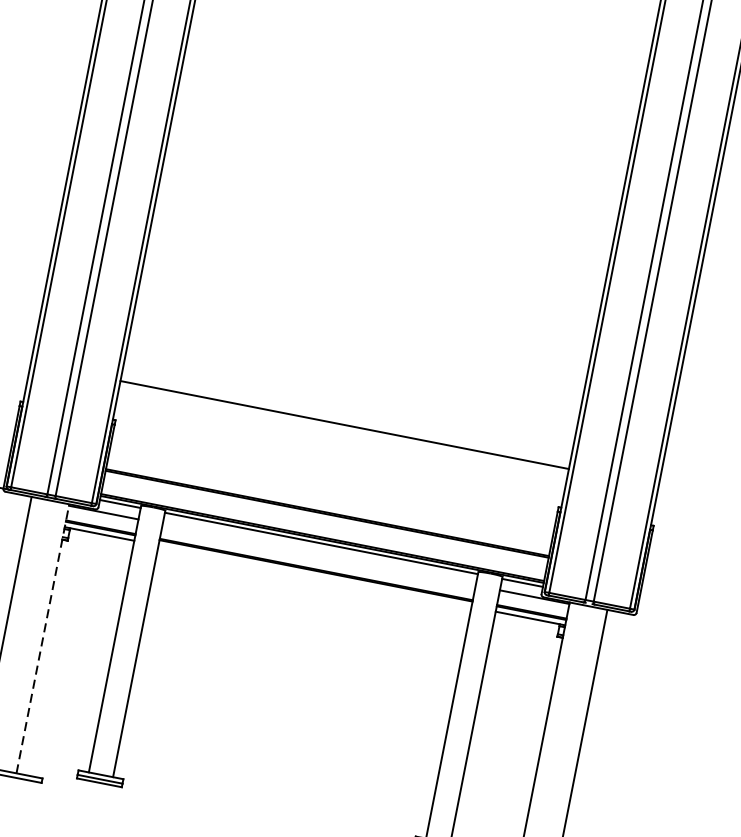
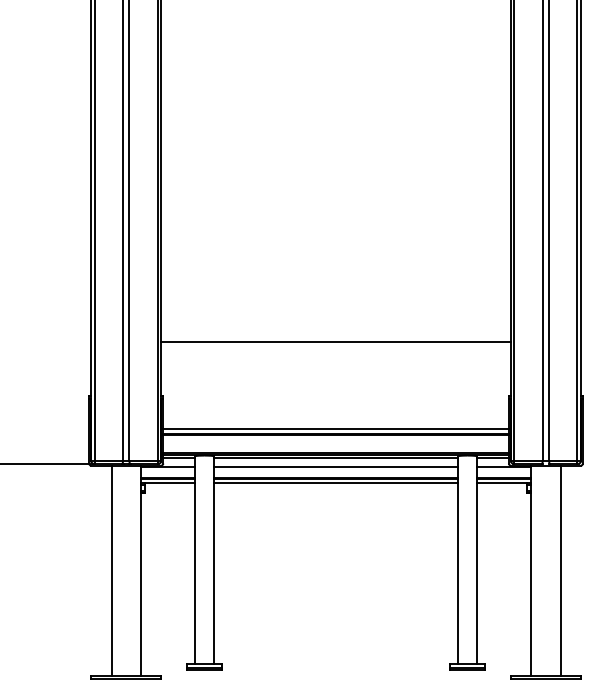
line: (343, 424) -> (335, 341), moved
line: (327, 506) -> (335, 429), added
line: (319, 554) -> (336, 466), added
line: (315, 576) -> (336, 483), added
line: (42, 638) -> (140, 570), dashed -> solid

